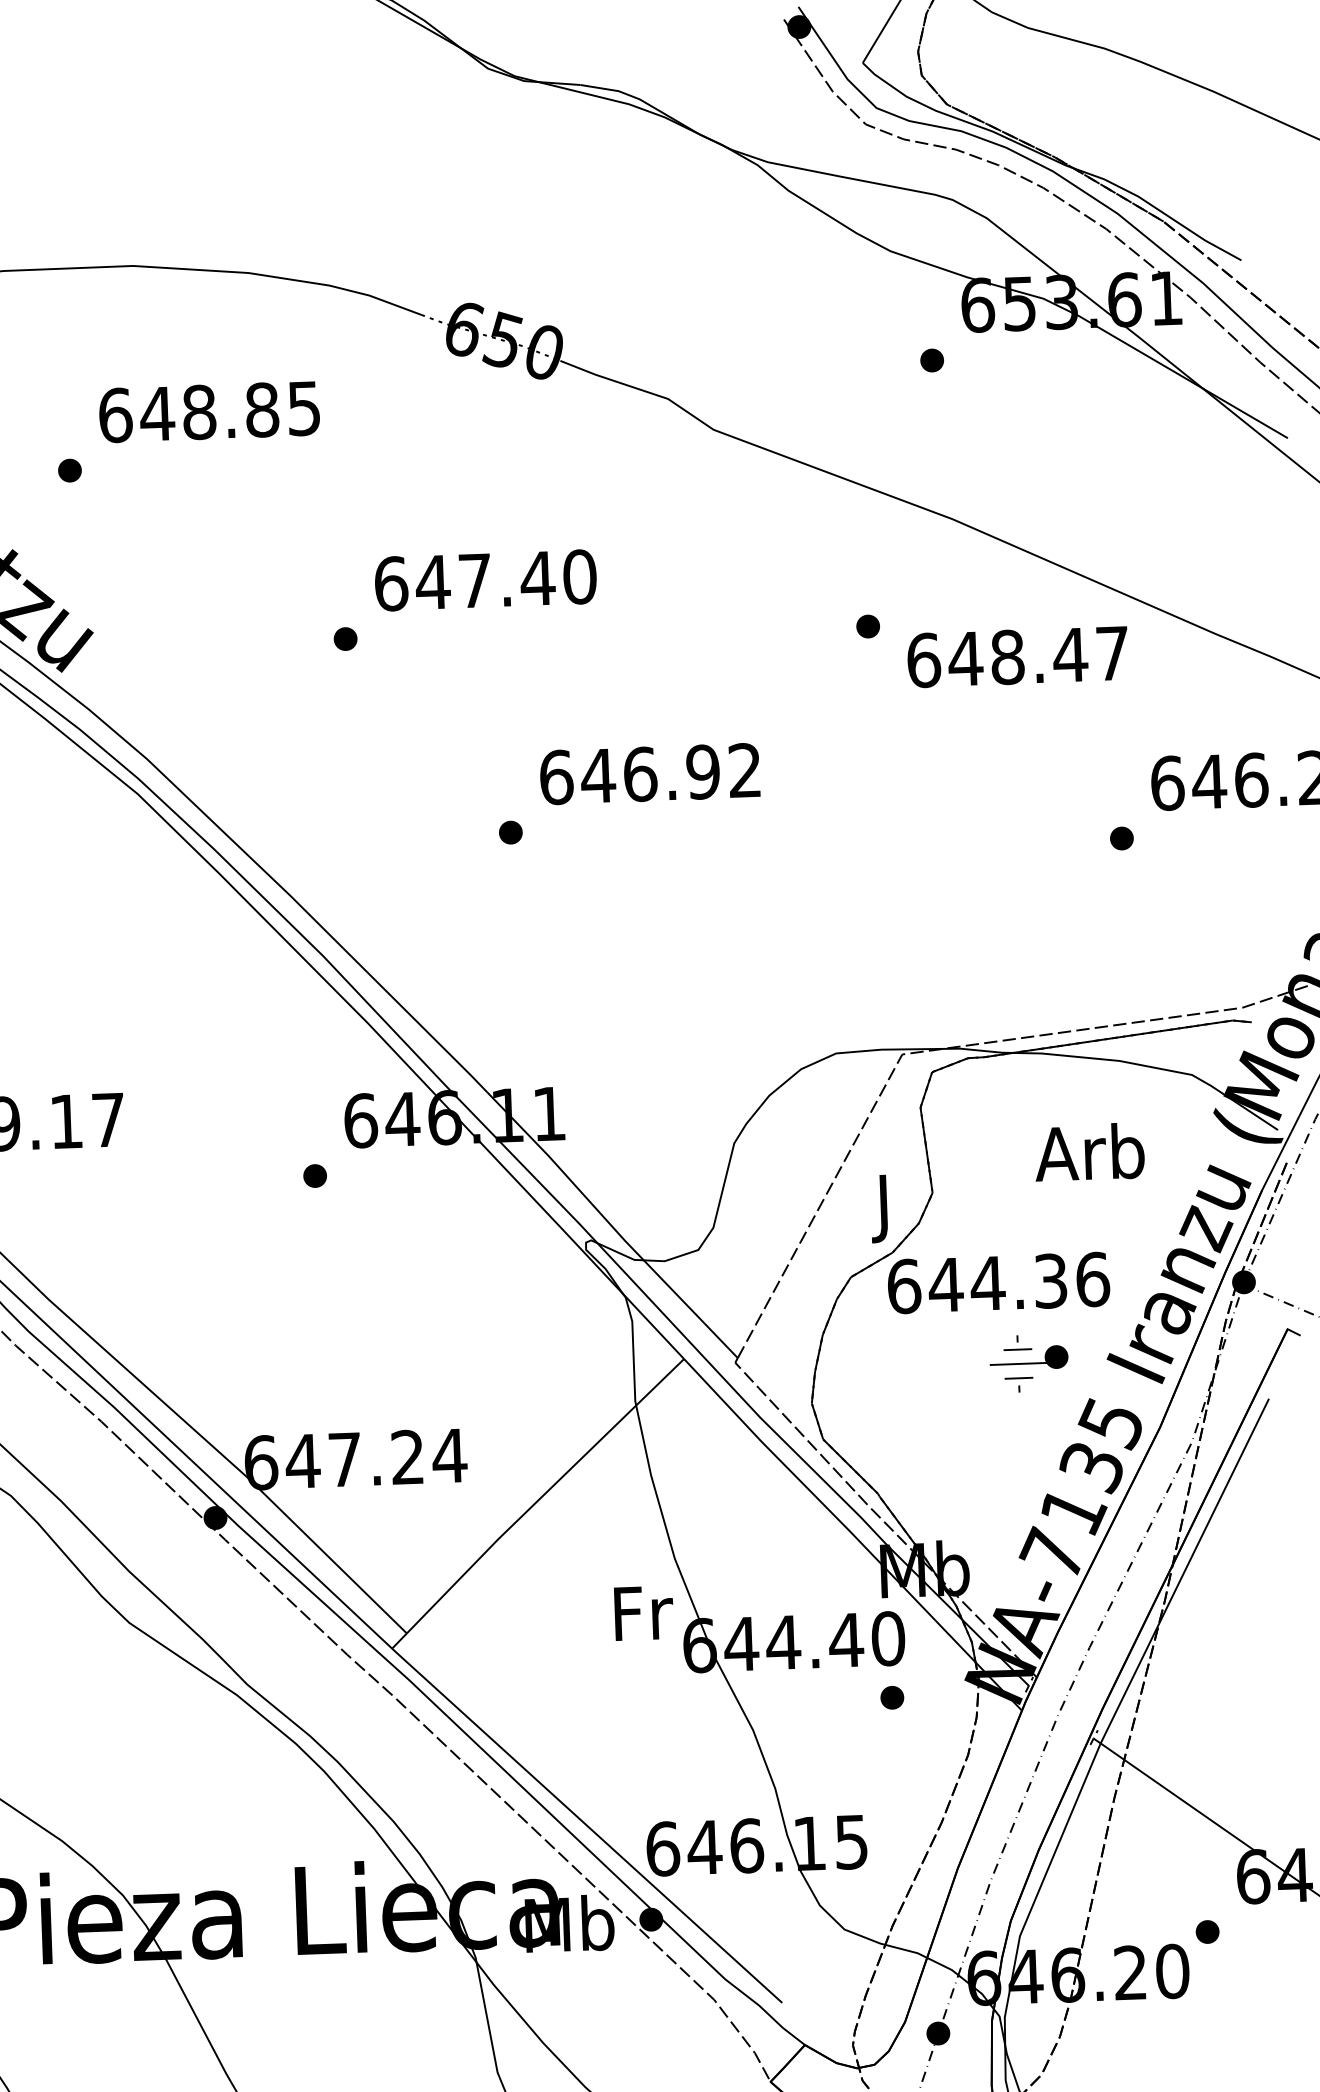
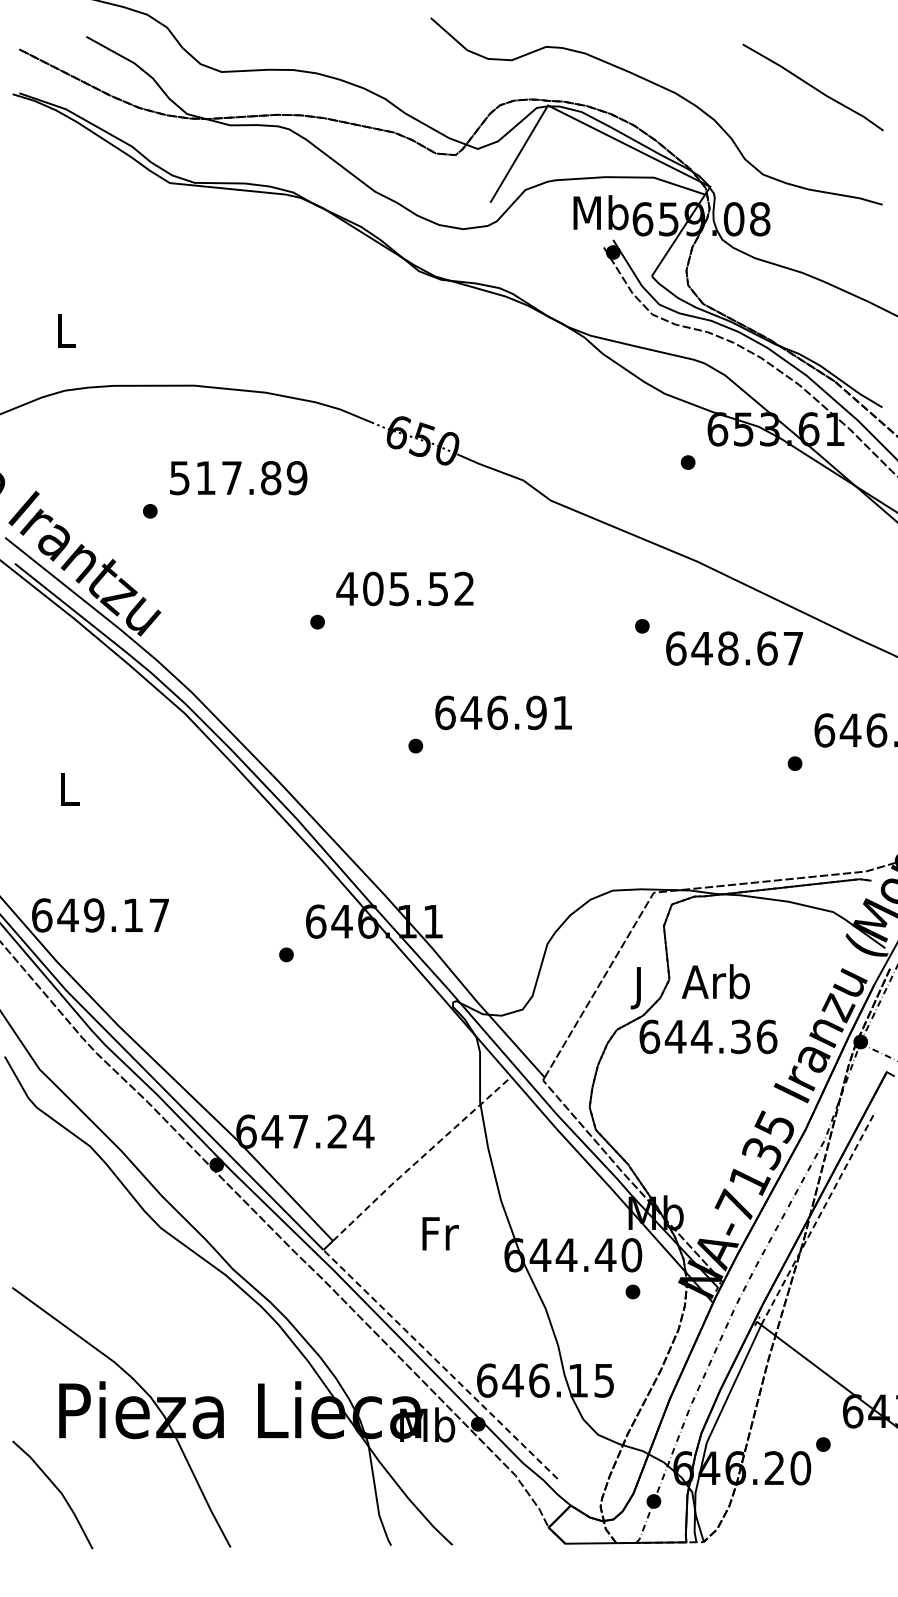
text: (209, 412) -> (238, 478), 648.85 -> 517.89
text: (485, 579) -> (405, 588), 647.40 -> 405.52
text: (1070, 654) -> (767, 648), 648.47 -> 648.67
text: (743, 769) -> (561, 712), 646.92 -> 646.91
text: (1089, 1151) -> (715, 981), moved
part: (1029, 1363) -> (725, 1087), removed
line: (542, 1495) -> (420, 1158), solid -> dashed
line: (1184, 1570) -> (817, 1219), solid -> dashed
text: (643, 1612) -> (440, 1233), moved
line: (585, 1824) -> (439, 1363), solid -> dashed

